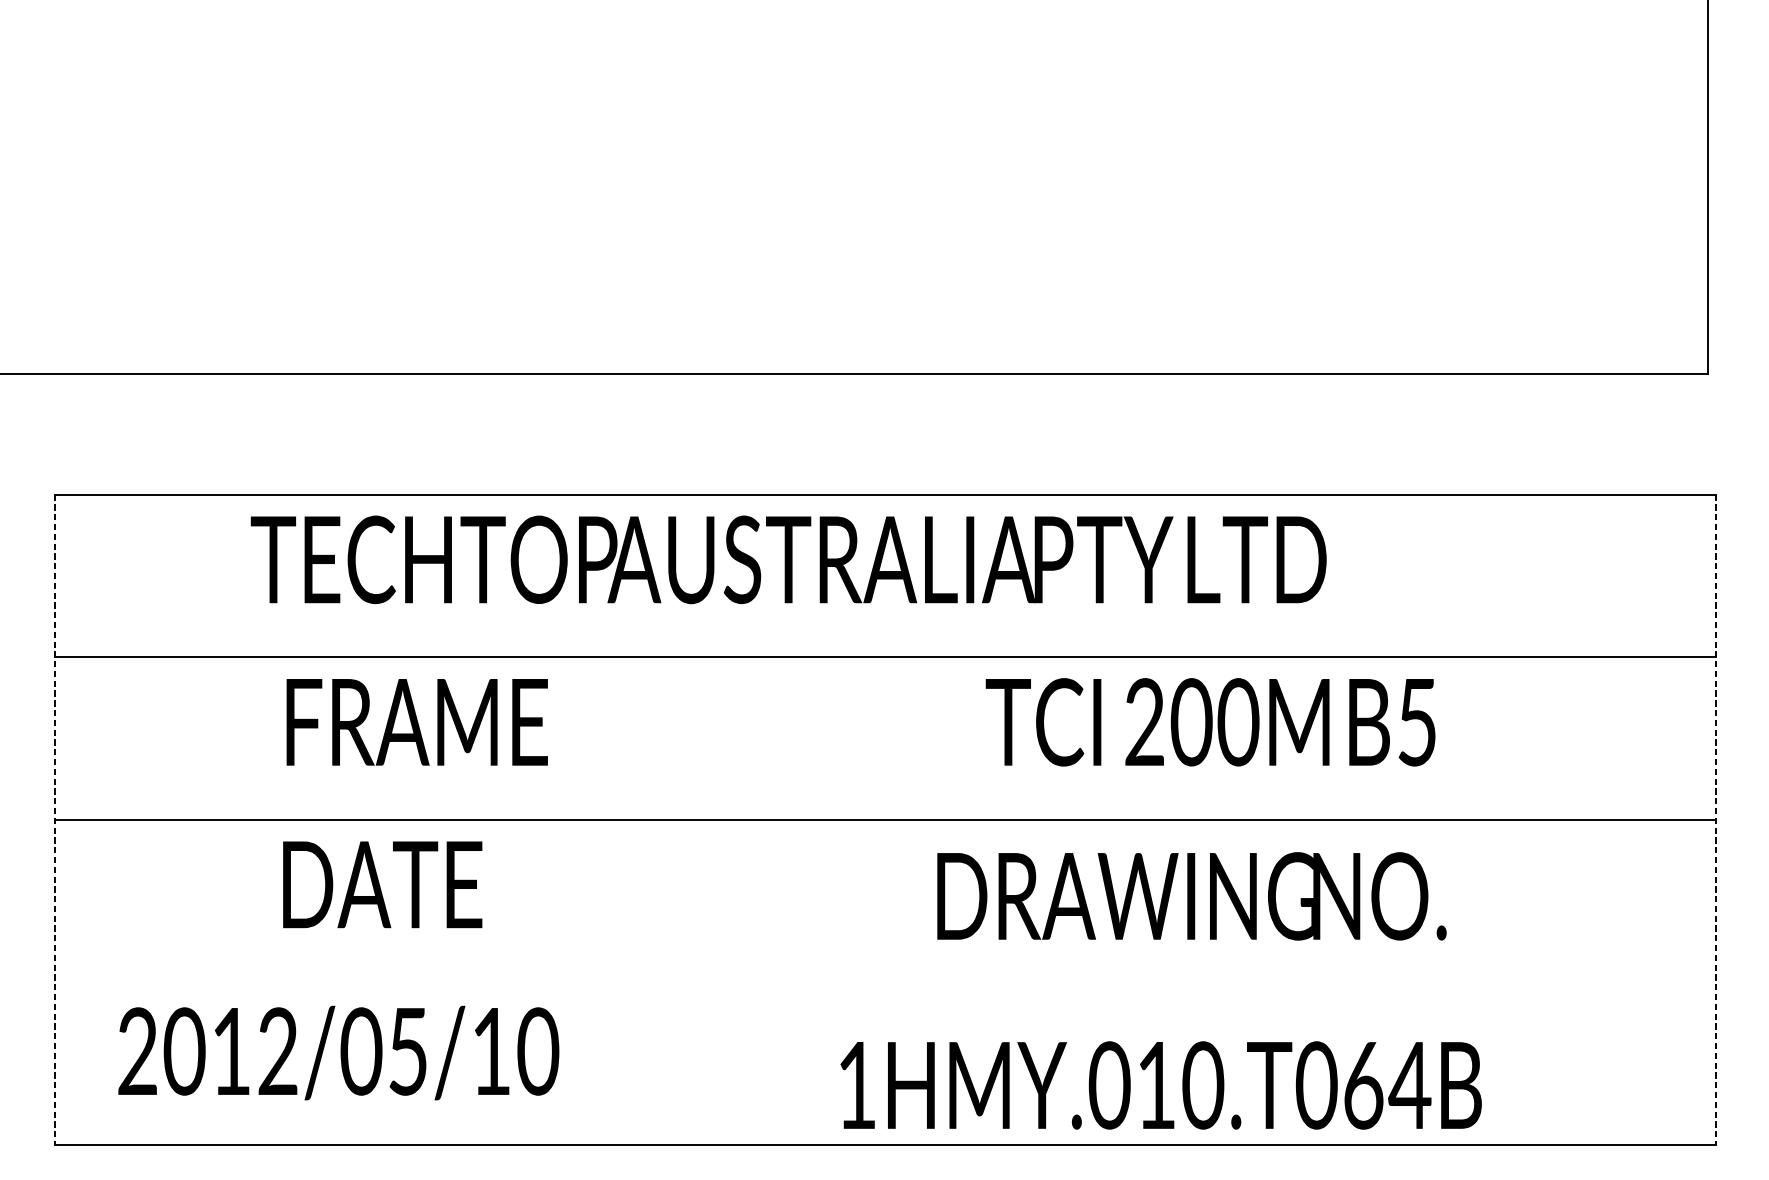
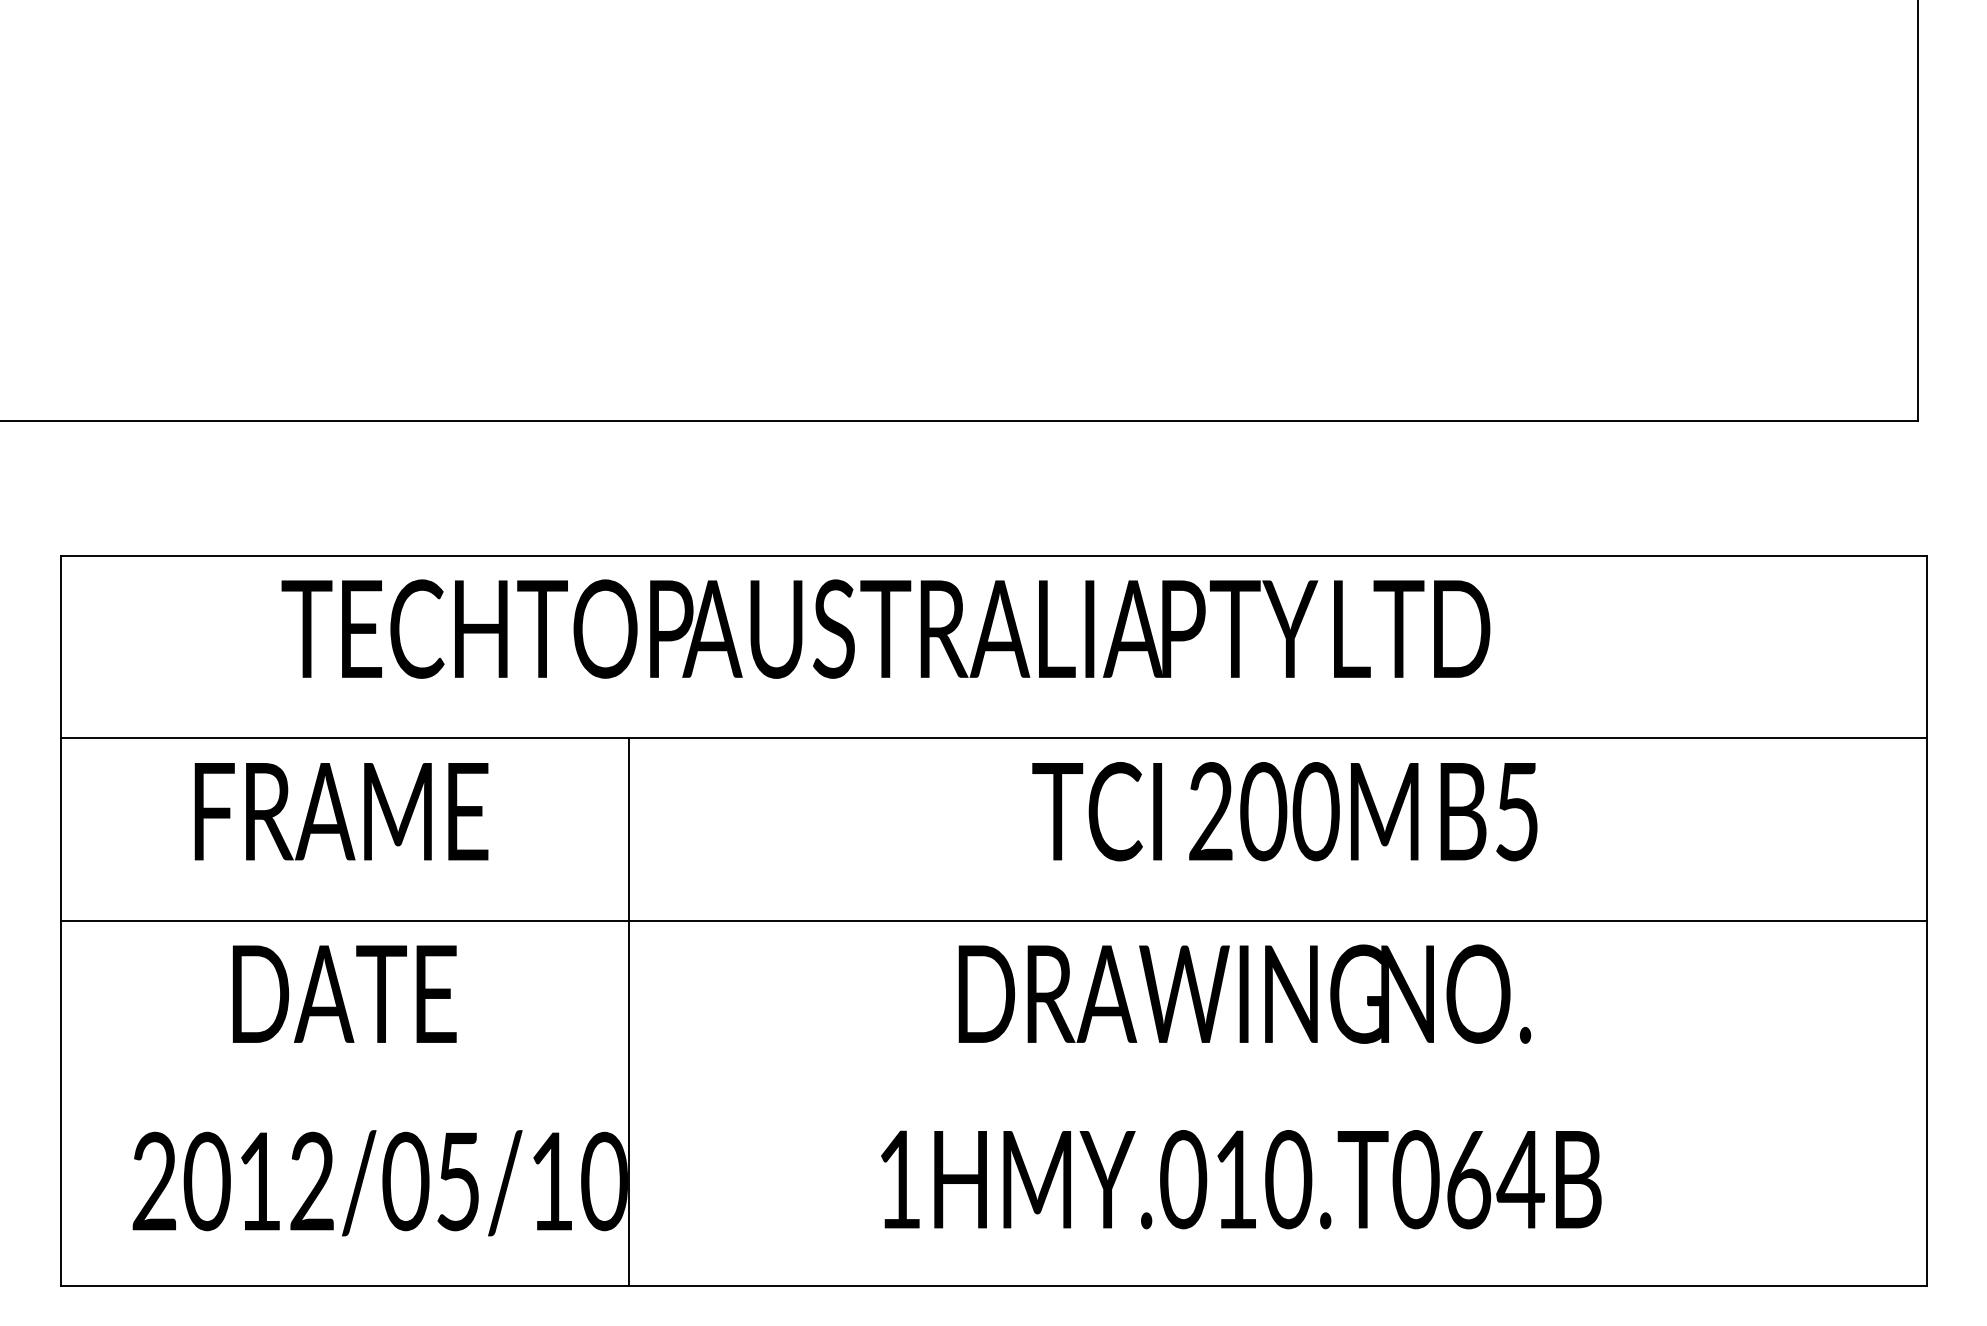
text: (417, 722) -> (341, 811), moved
text: (1210, 722) -> (1284, 811), moved
line: (54, 820) -> (61, 921), dashed -> solid
line: (1715, 820) -> (1927, 921), dashed -> solid
text: (382, 884) -> (344, 993), moved
text: (1191, 895) -> (1244, 993), moved
line: (560, 901) -> (629, 1012), added
text: (1161, 1085) -> (1241, 1179), moved

